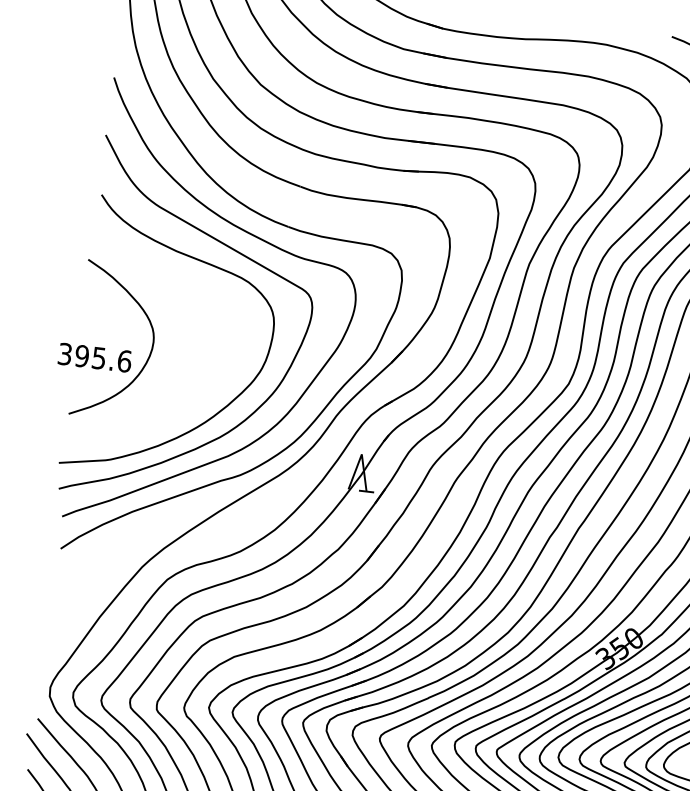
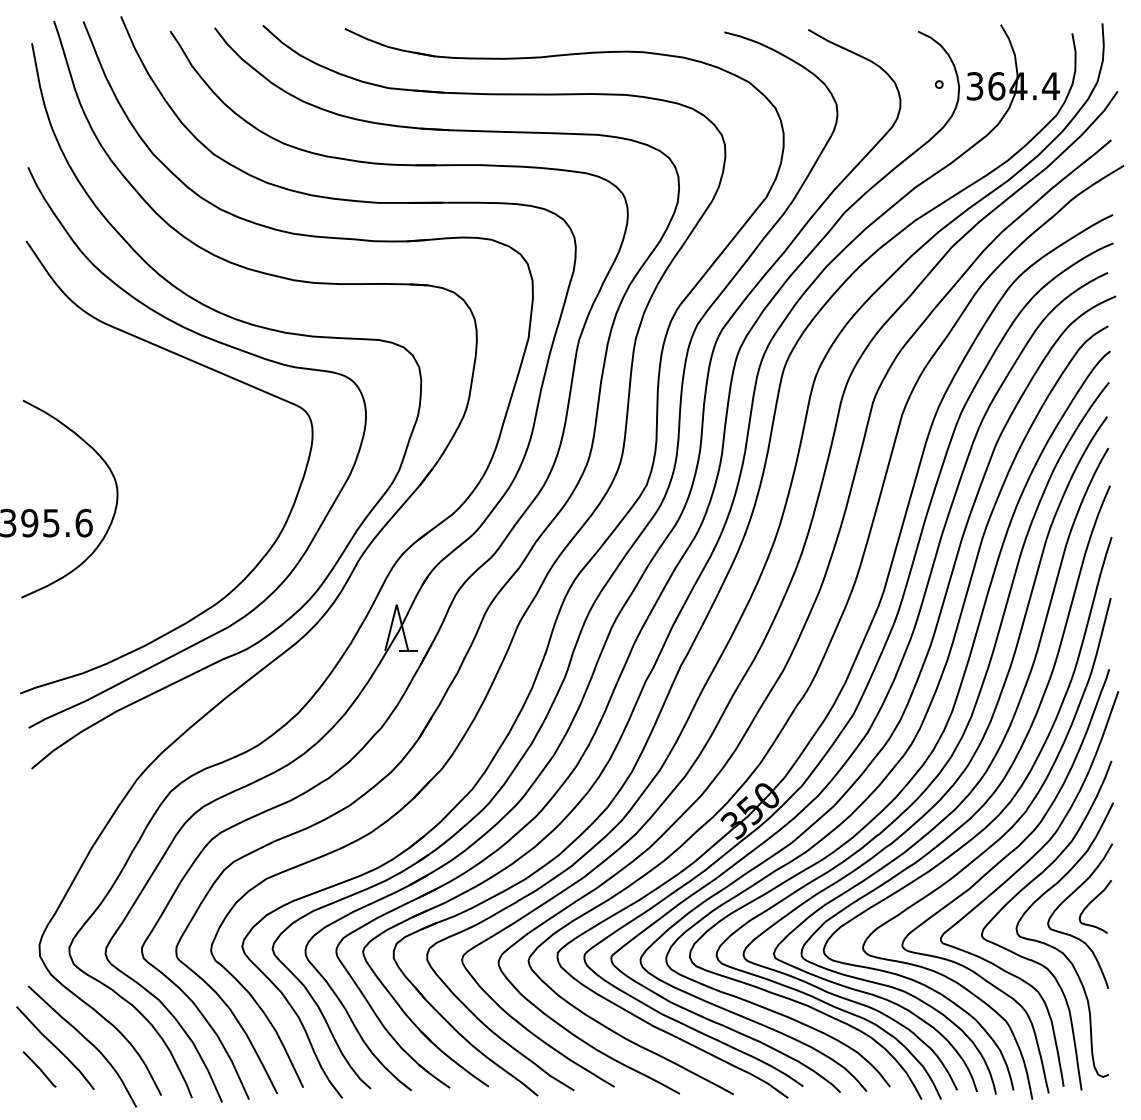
curve: (201, 261) -> (165, 386), removed

